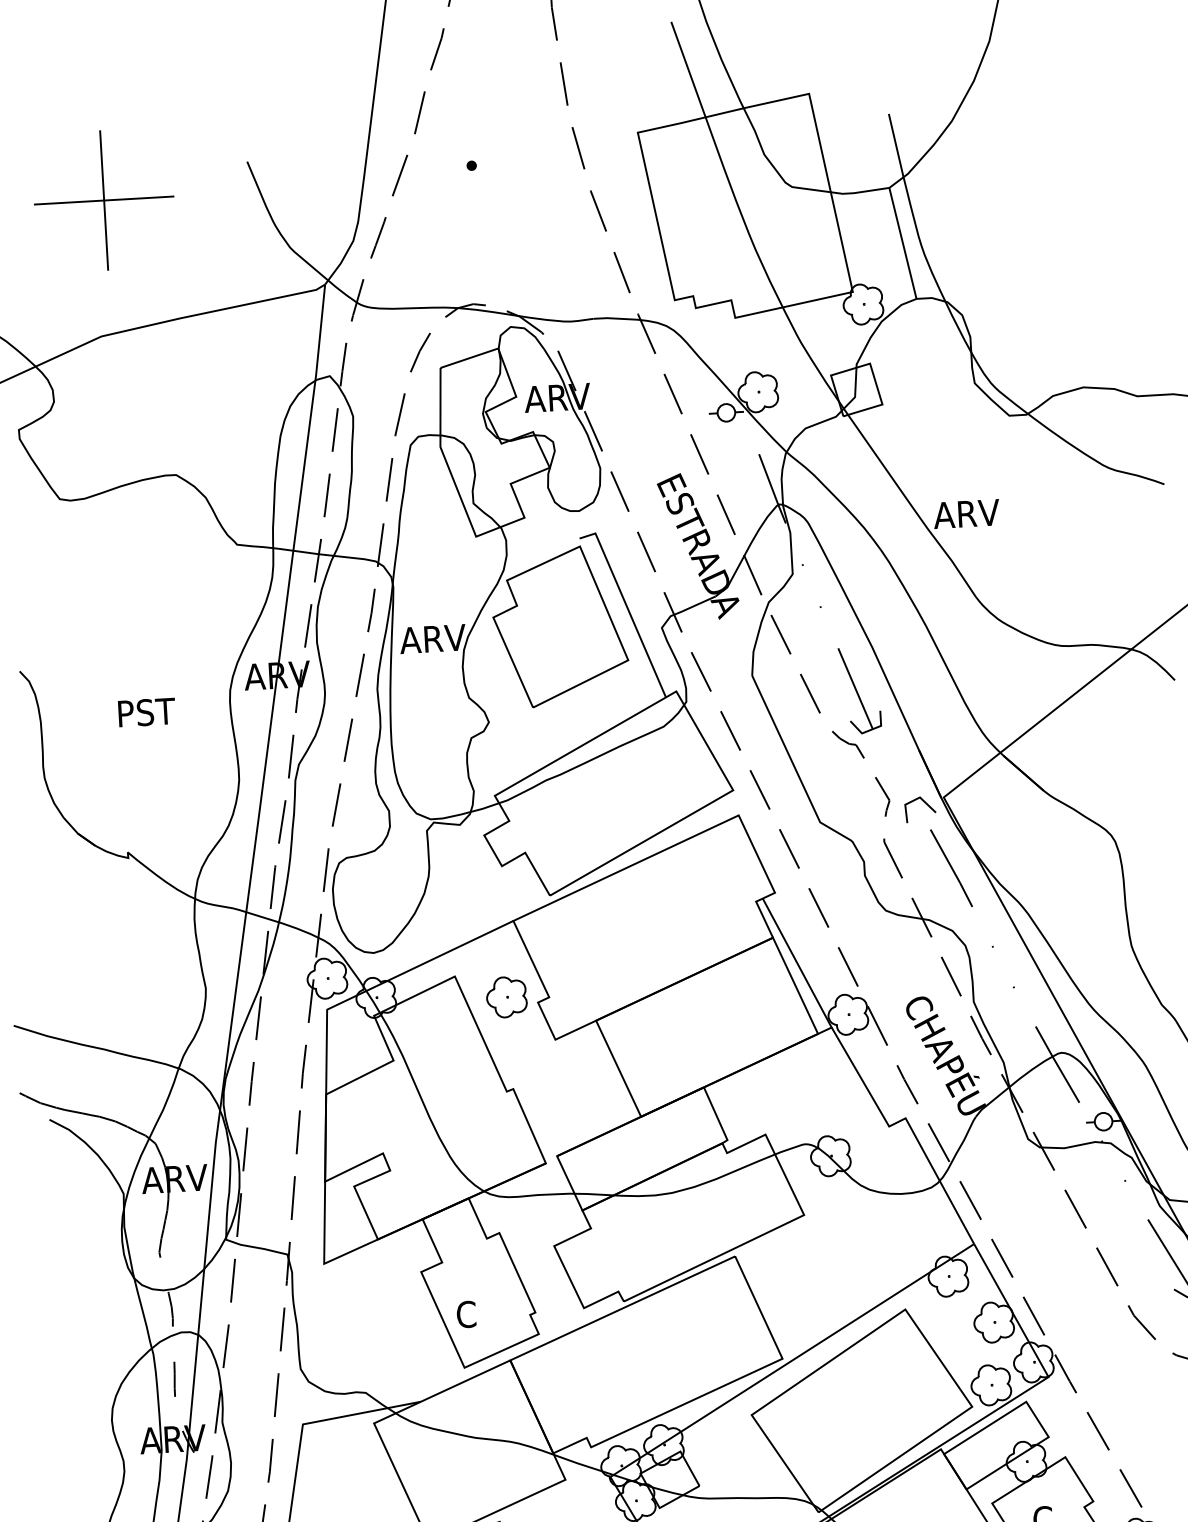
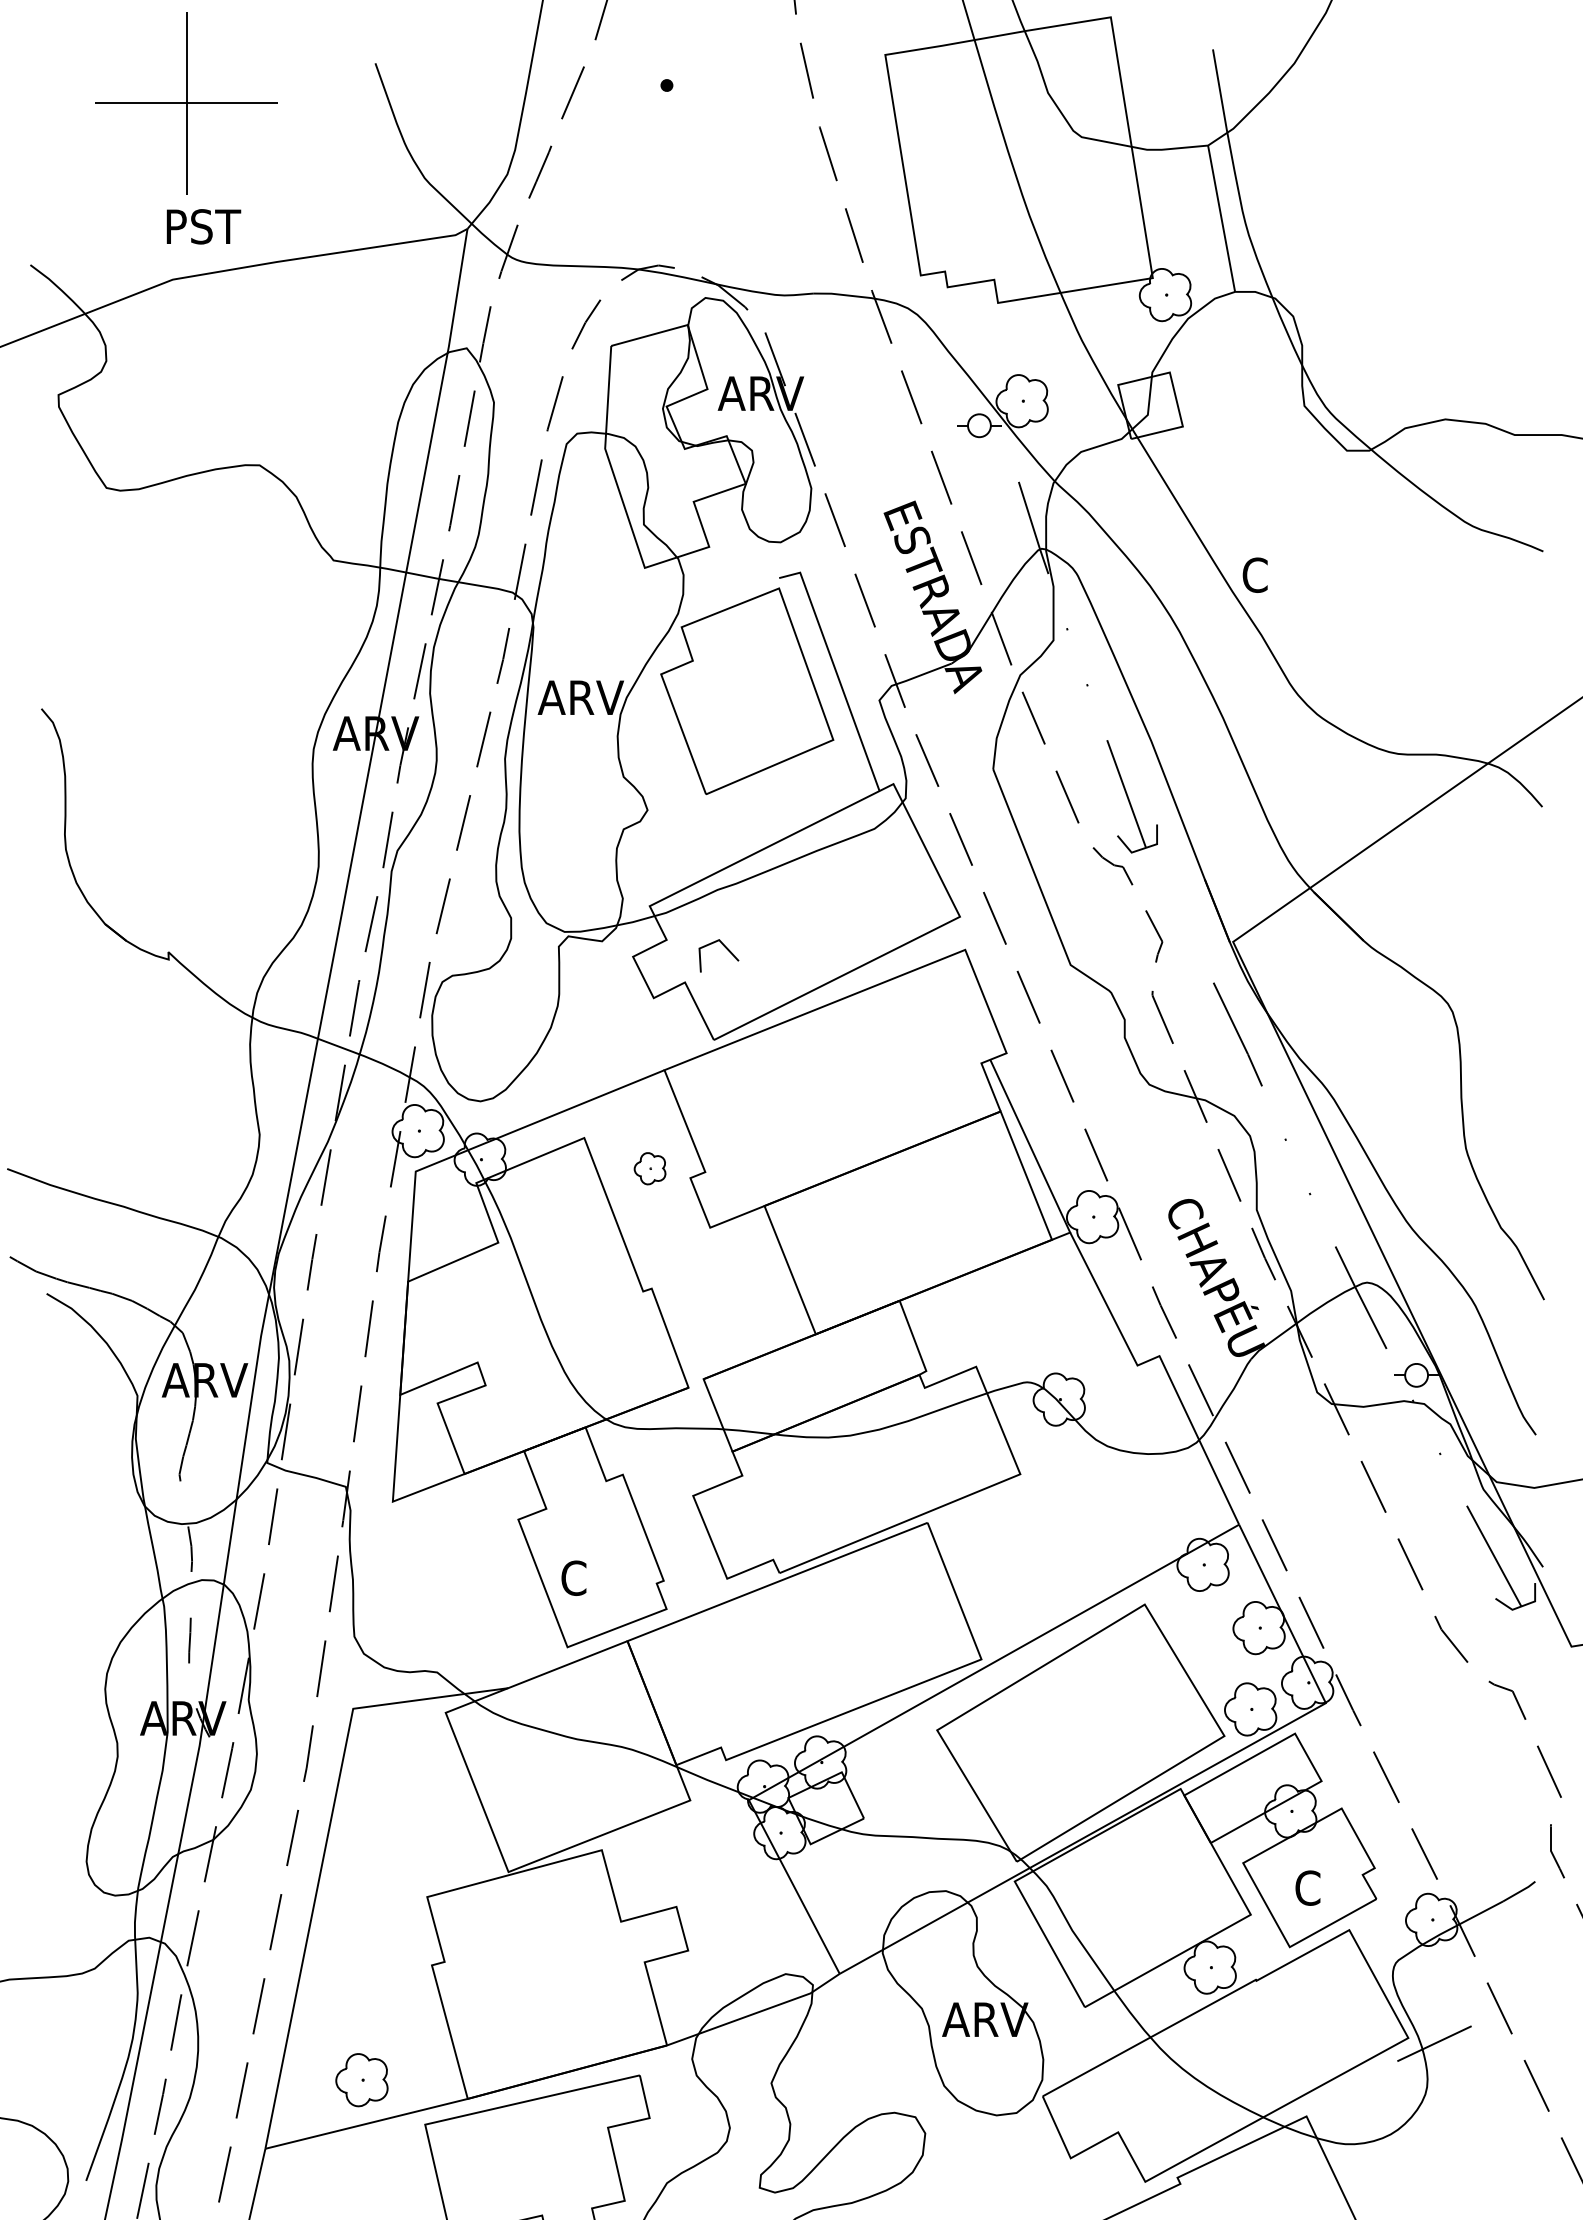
text: (966, 513) -> (1284, 574), ARV -> C
text: (146, 712) -> (203, 226), moved
line: (925, 803) -> (725, 948), moved
part: (506, 997) -> (649, 1168), size x0.6

